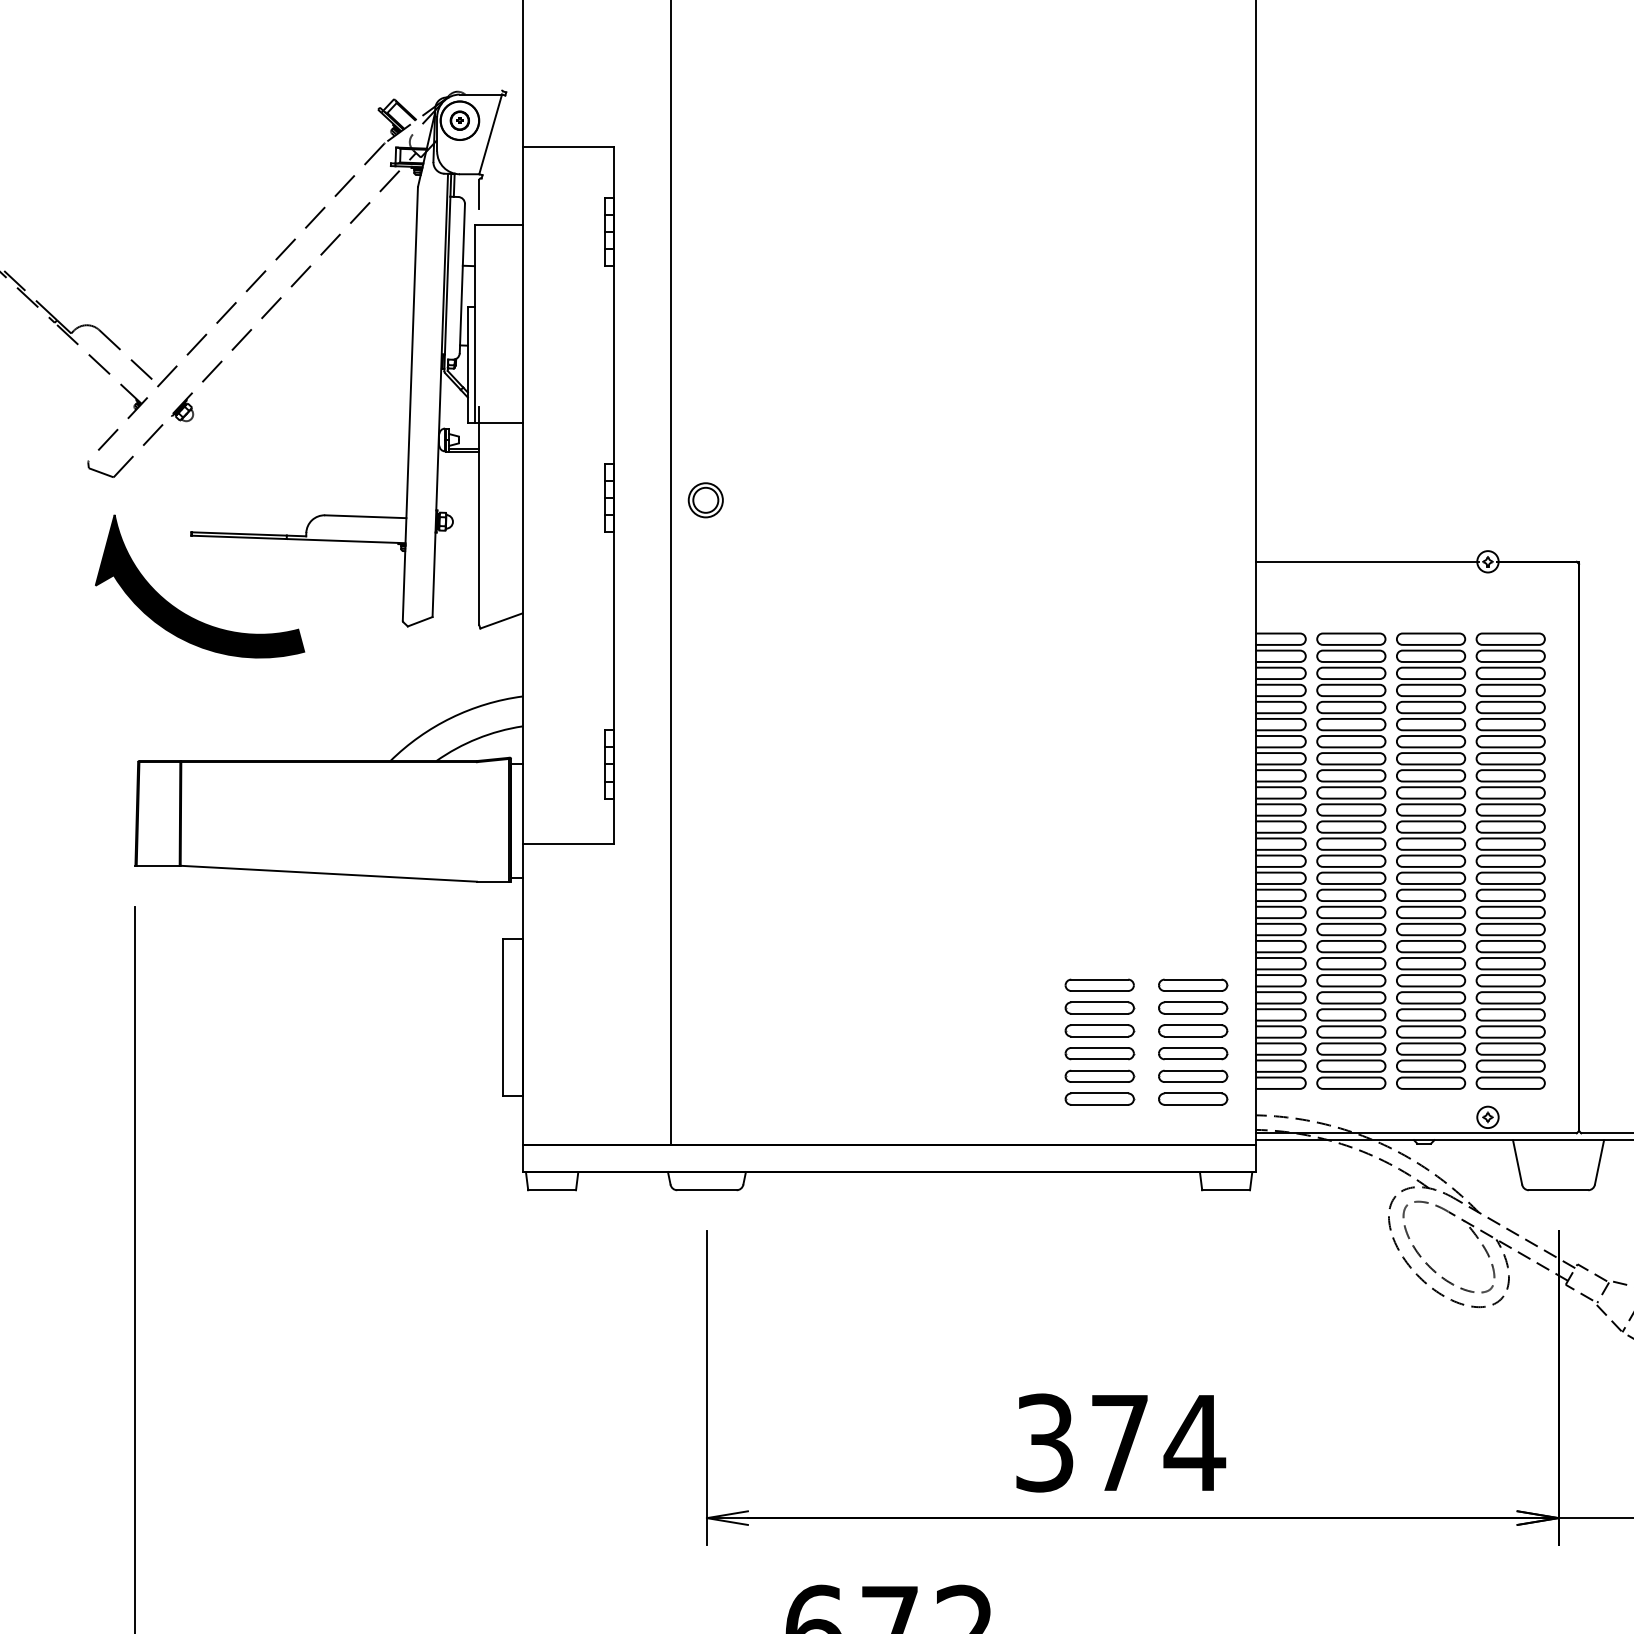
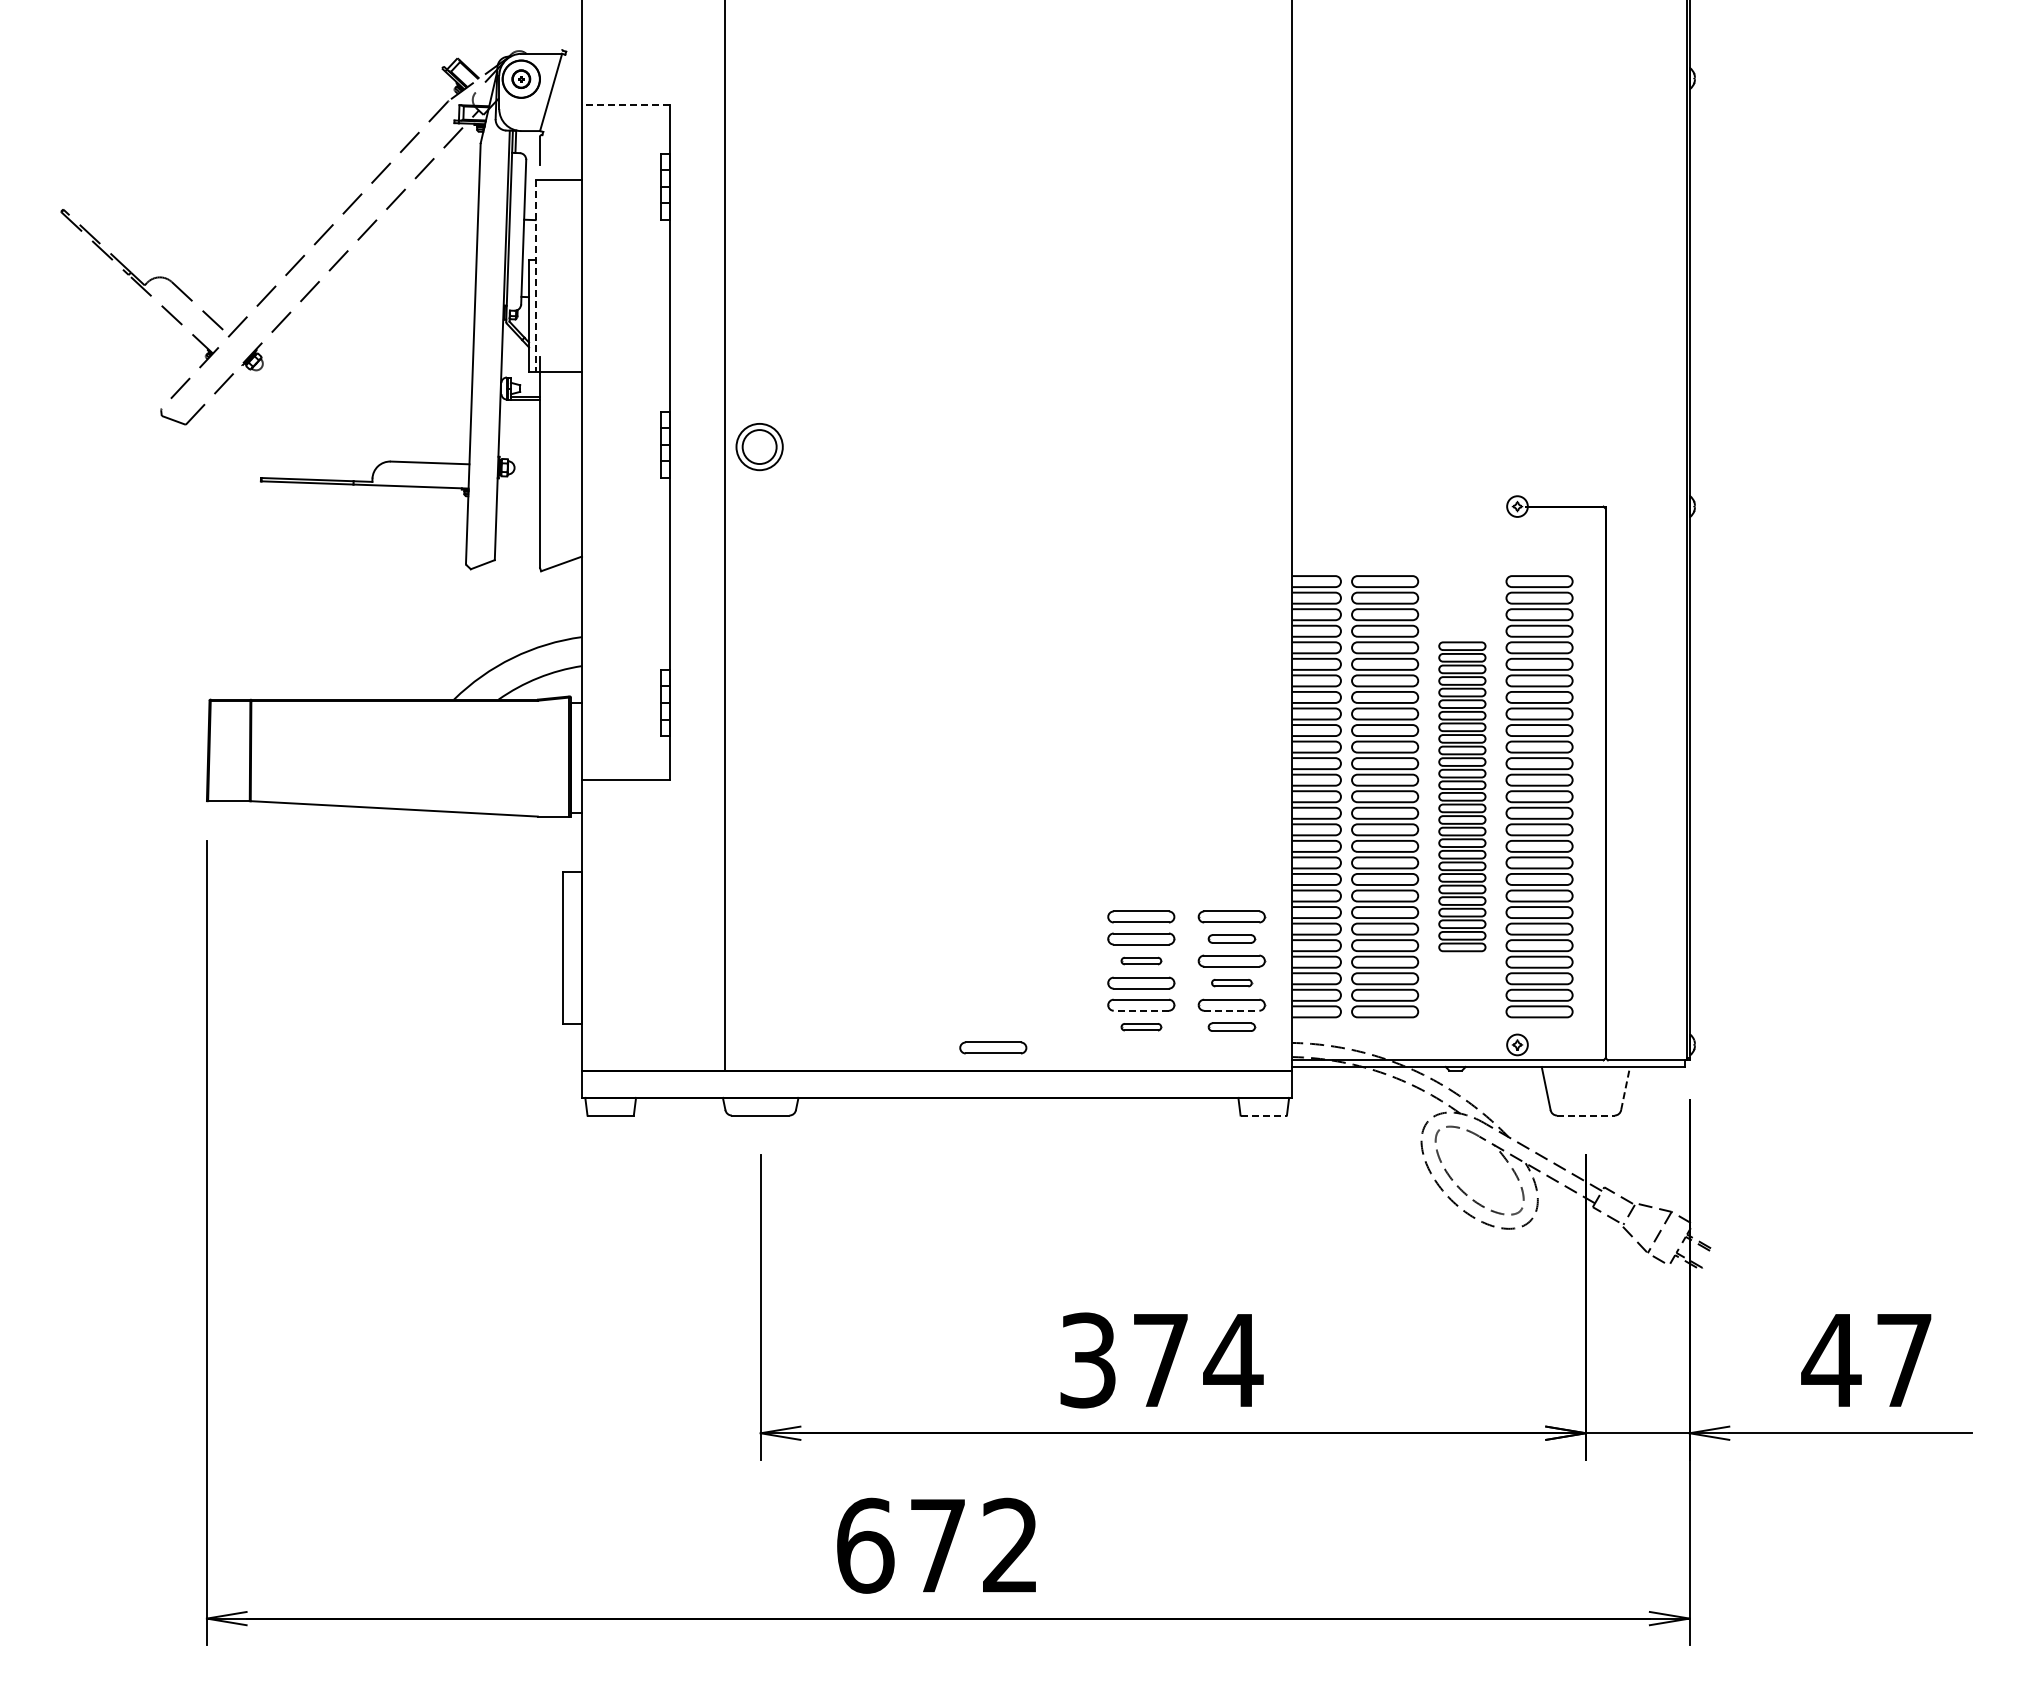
line: (567, 147) -> (625, 105), solid -> dashed
line: (474, 324) -> (535, 276), solid -> dashed
part: (705, 499) -> (759, 446), size x1.4
line: (1367, 561) -> (1400, 506), removed
part: (185, 613) -> (255, 556), removed
part: (1431, 860) -> (1462, 796), size x0.7
part: (1192, 1007) -> (1231, 938), size x0.7
part: (1099, 1030) -> (1141, 960), size x0.6
part: (1192, 1052) -> (1231, 982), size x0.6
line: (1099, 1081) -> (1141, 1010), solid -> dashed
line: (1192, 1081) -> (1231, 1010), solid -> dashed
part: (1099, 1098) -> (1141, 1026), size x0.6
part: (1192, 1098) -> (1231, 1026), size x0.7
part: (947, 1120) -> (993, 1047), added
line: (1599, 1162) -> (1625, 1088), solid -> dashed
line: (1226, 1190) -> (1264, 1115), solid -> dashed
line: (1558, 1190) -> (1585, 1115), solid -> dashed

